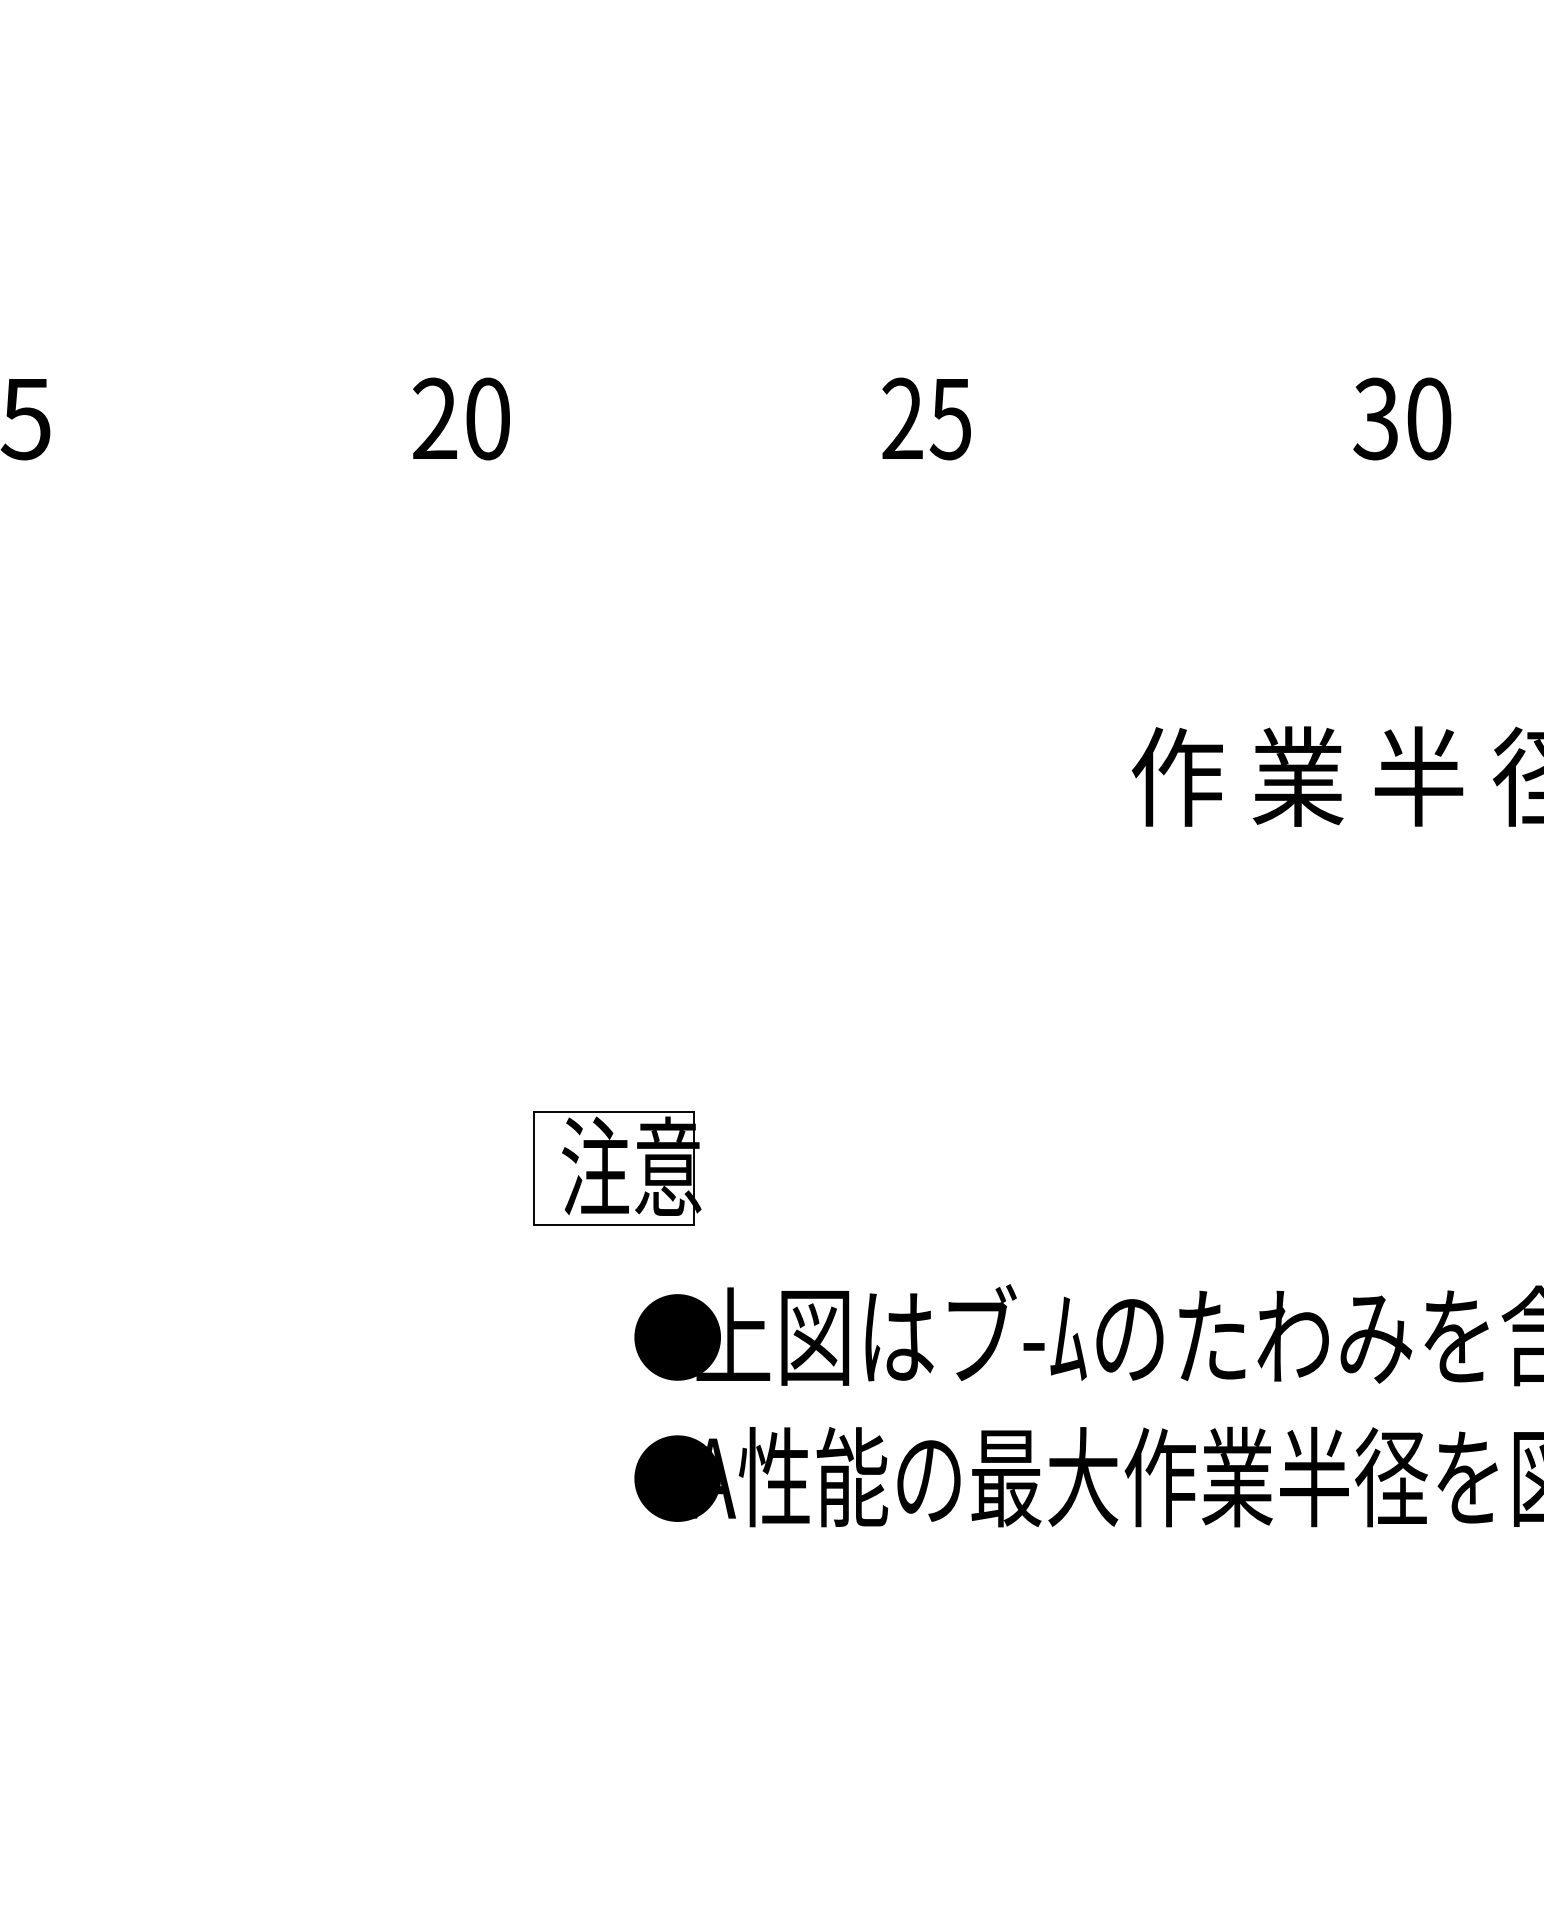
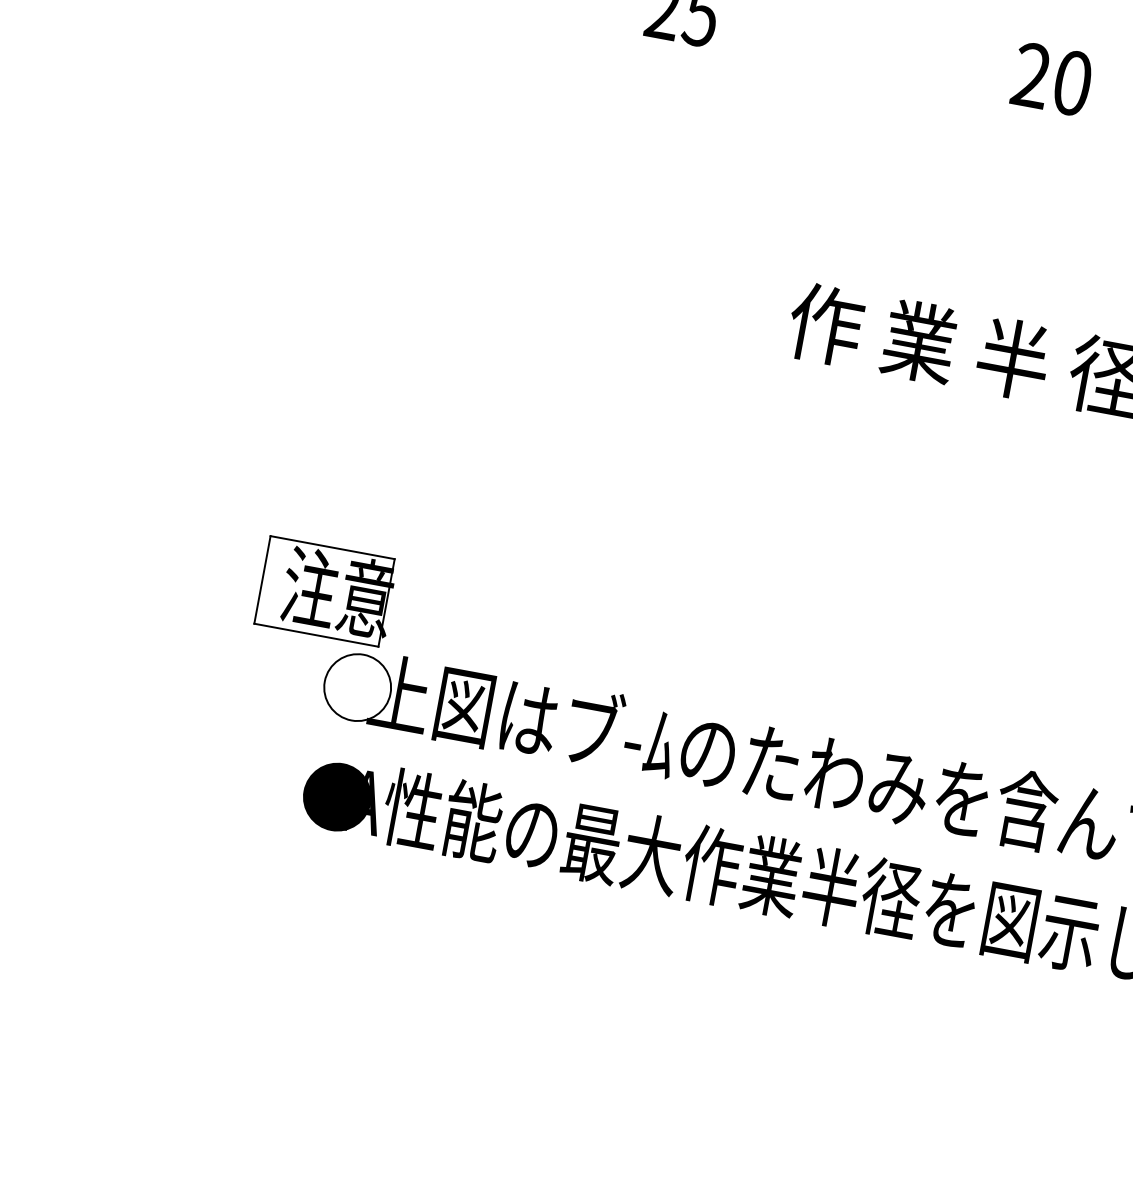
text: (1375, 419) -> (1030, 75), 30 -> 20
part: (617, 1168) -> (327, 592), moved
fill: (677, 1337) -> (357, 687), removed

